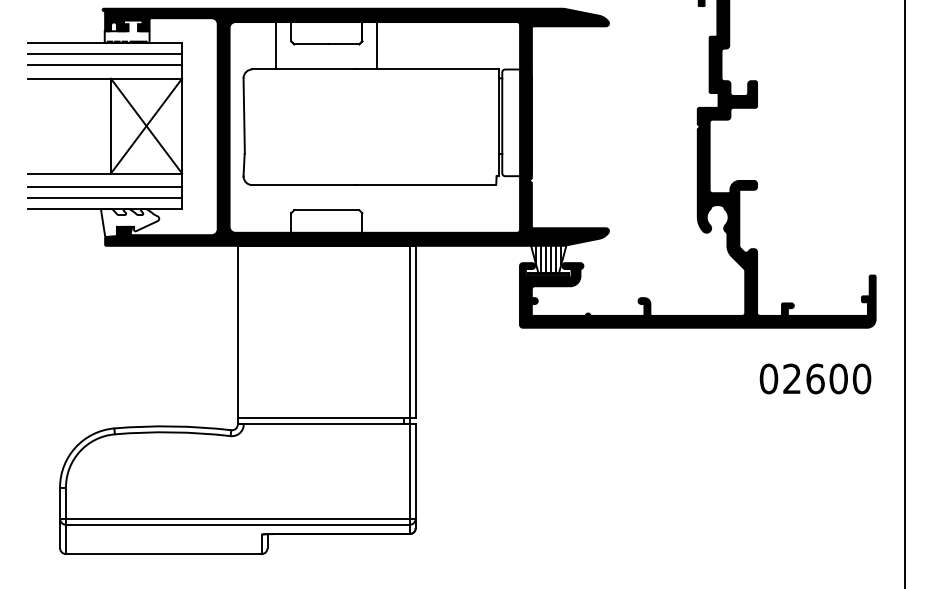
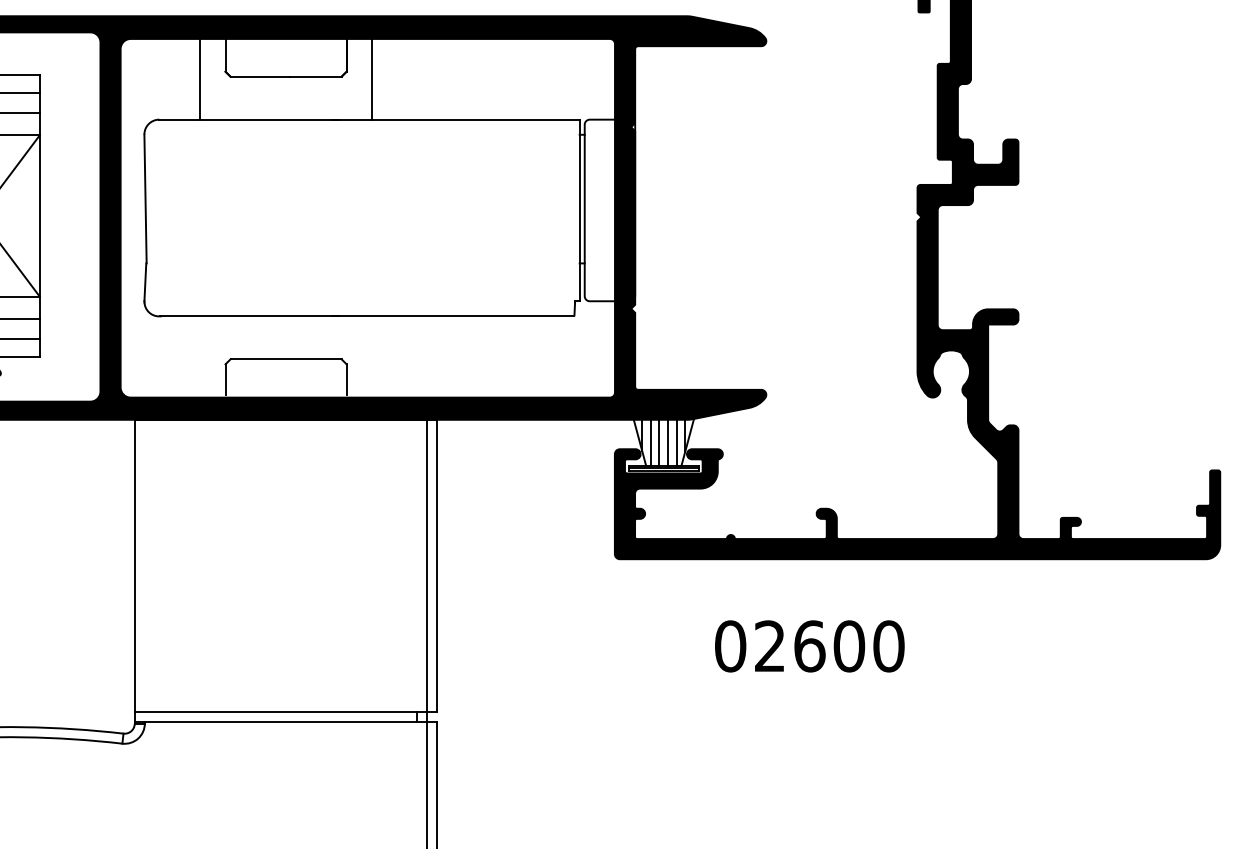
text: (815, 378) -> (809, 645), moved

